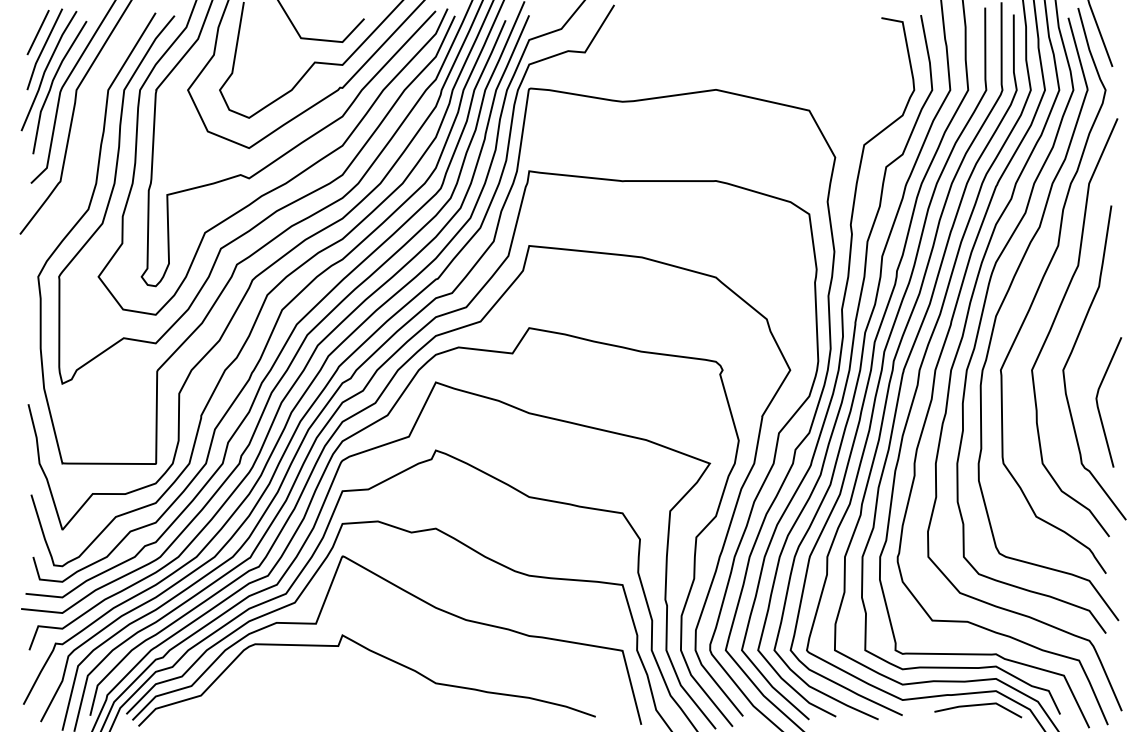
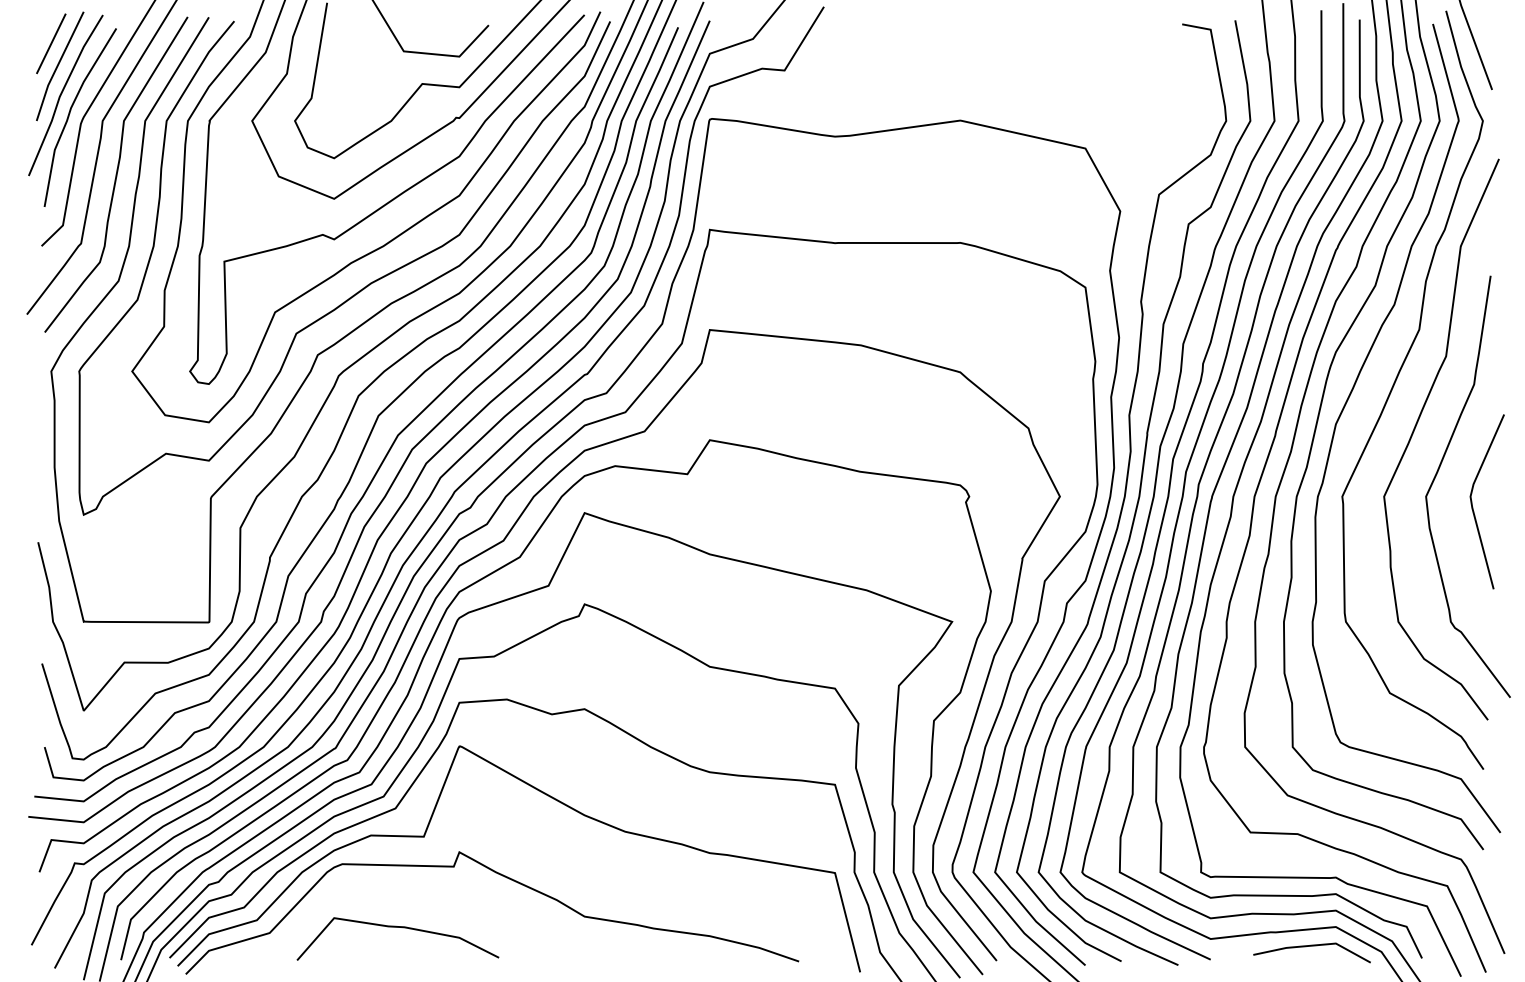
curve: (86, 130) -> (116, 174), added
line: (1097, 402) -> (1472, 501), moved
curve: (296, 691) -> (397, 927), added

